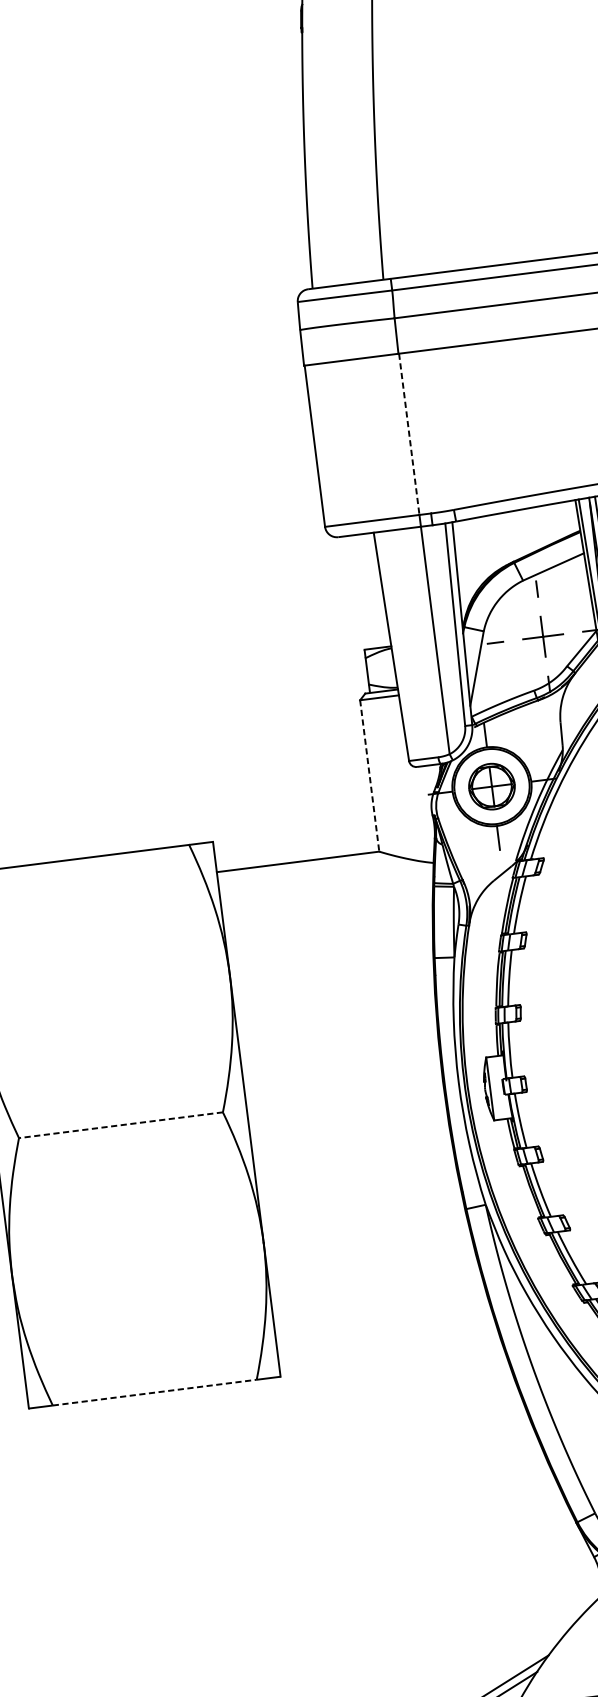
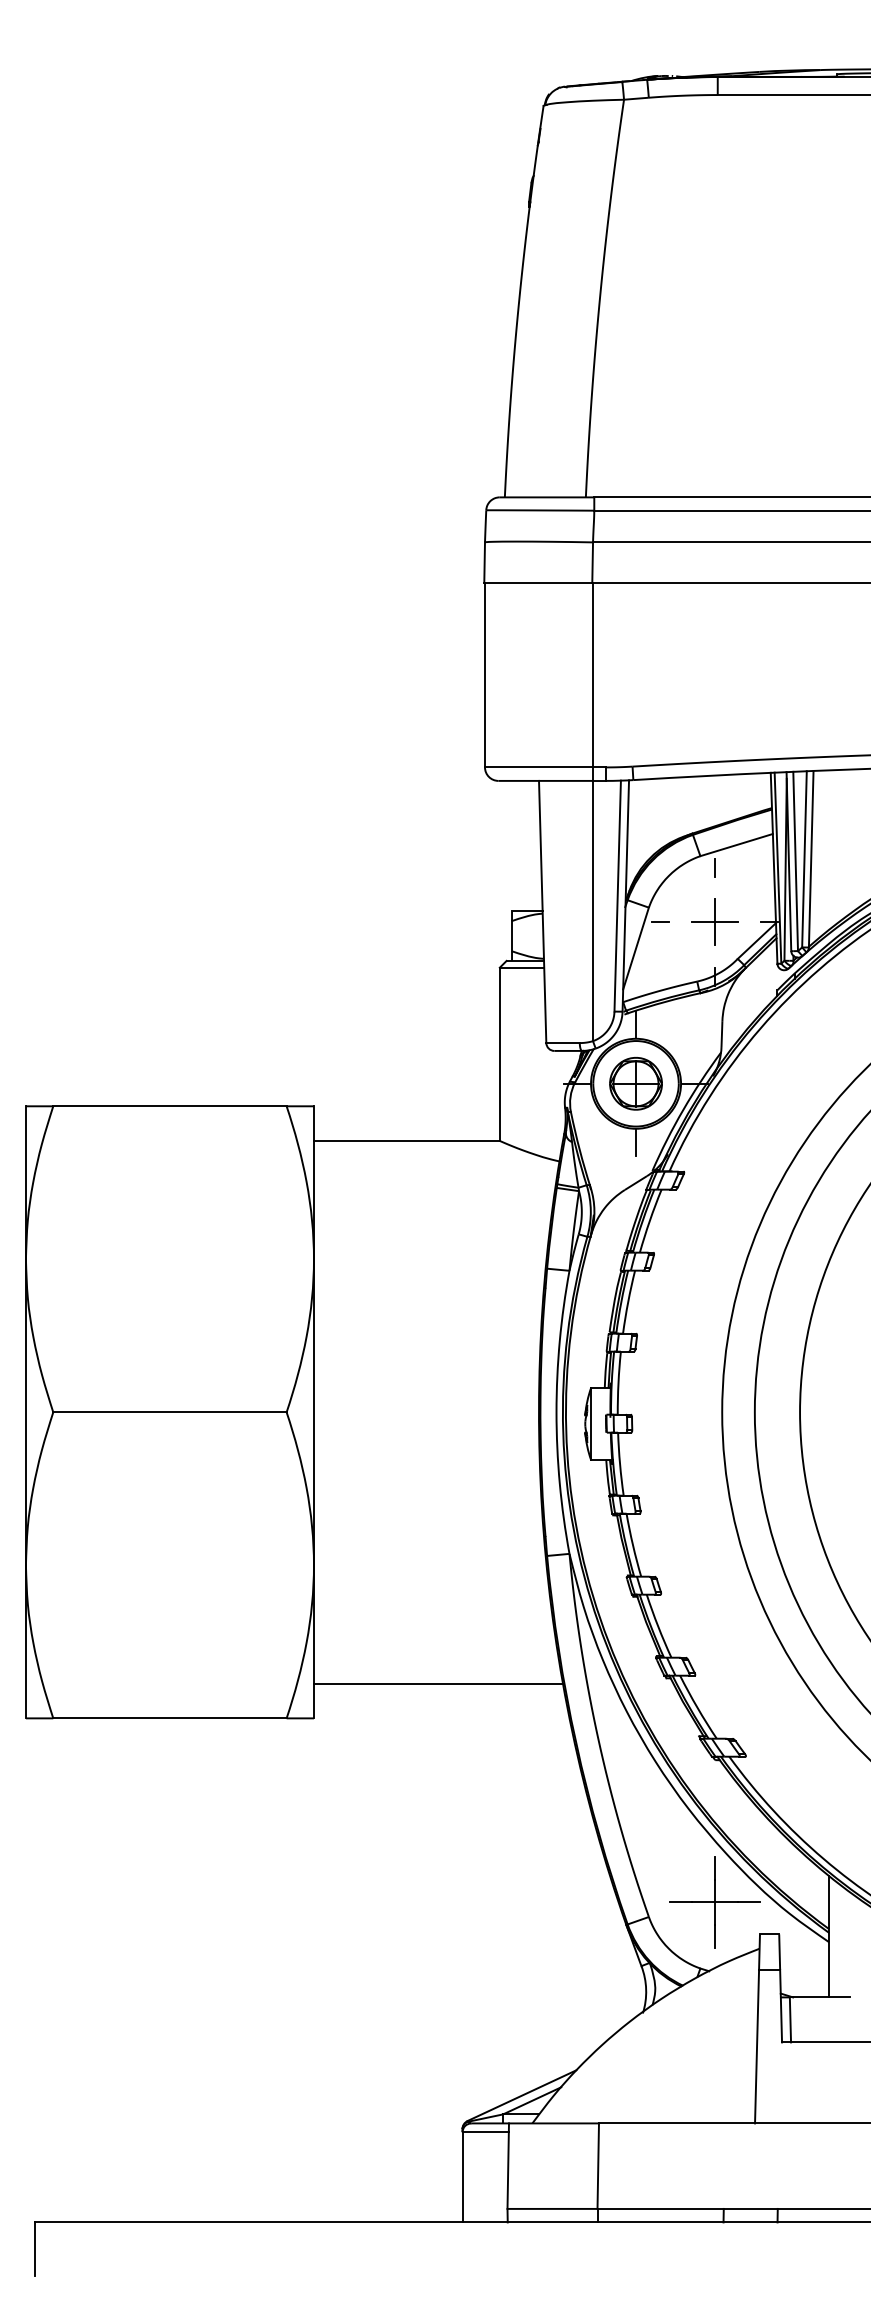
line: (409, 434) -> (593, 675), dashed -> solid
line: (369, 776) -> (499, 1054), dashed -> solid
line: (120, 1125) -> (169, 1412), dashed -> solid
line: (384, 1332) -> (437, 1683), added
line: (154, 1392) -> (169, 1718), dashed -> solid

